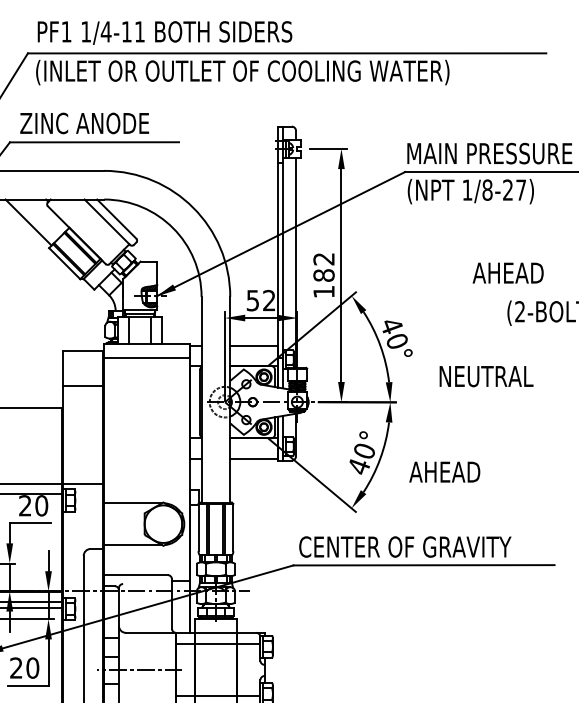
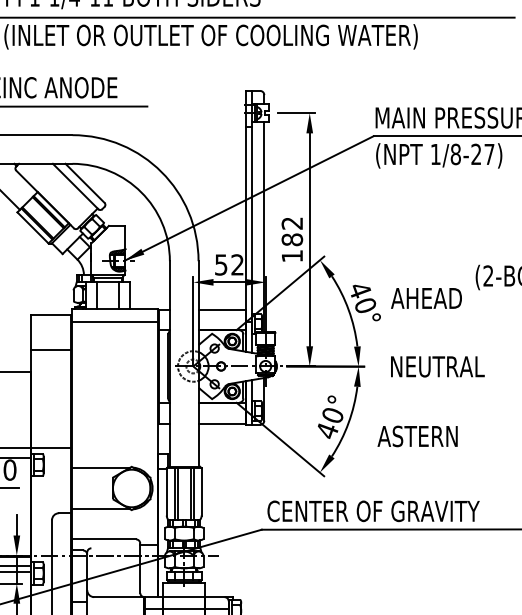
text: (507, 272) -> (425, 297), moved
text: (486, 376) -> (437, 366), moved
text: (456, 471) -> (424, 435), AHEAD -> ASTERN

